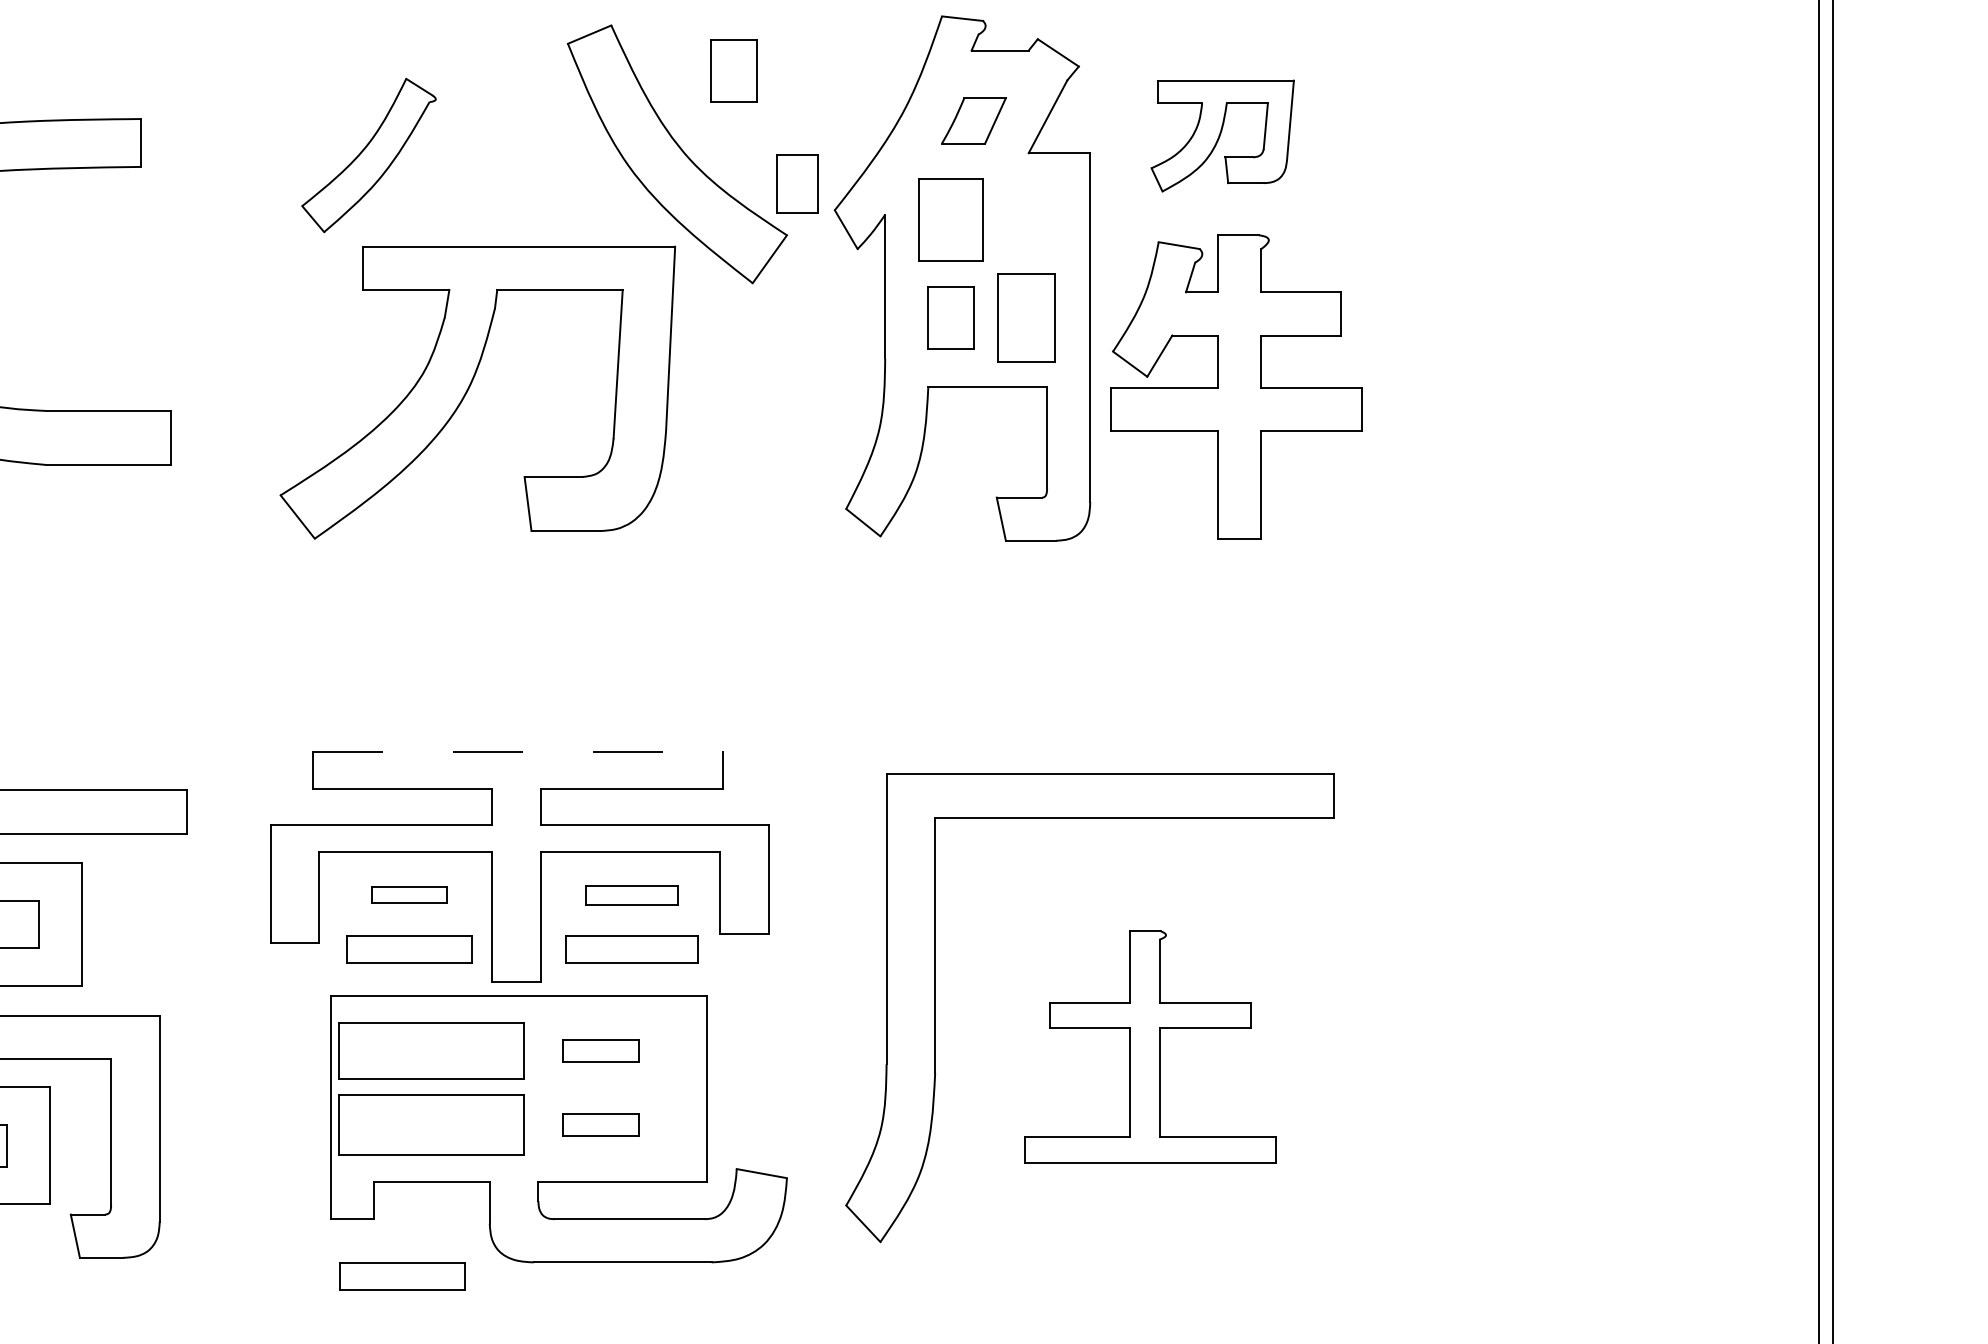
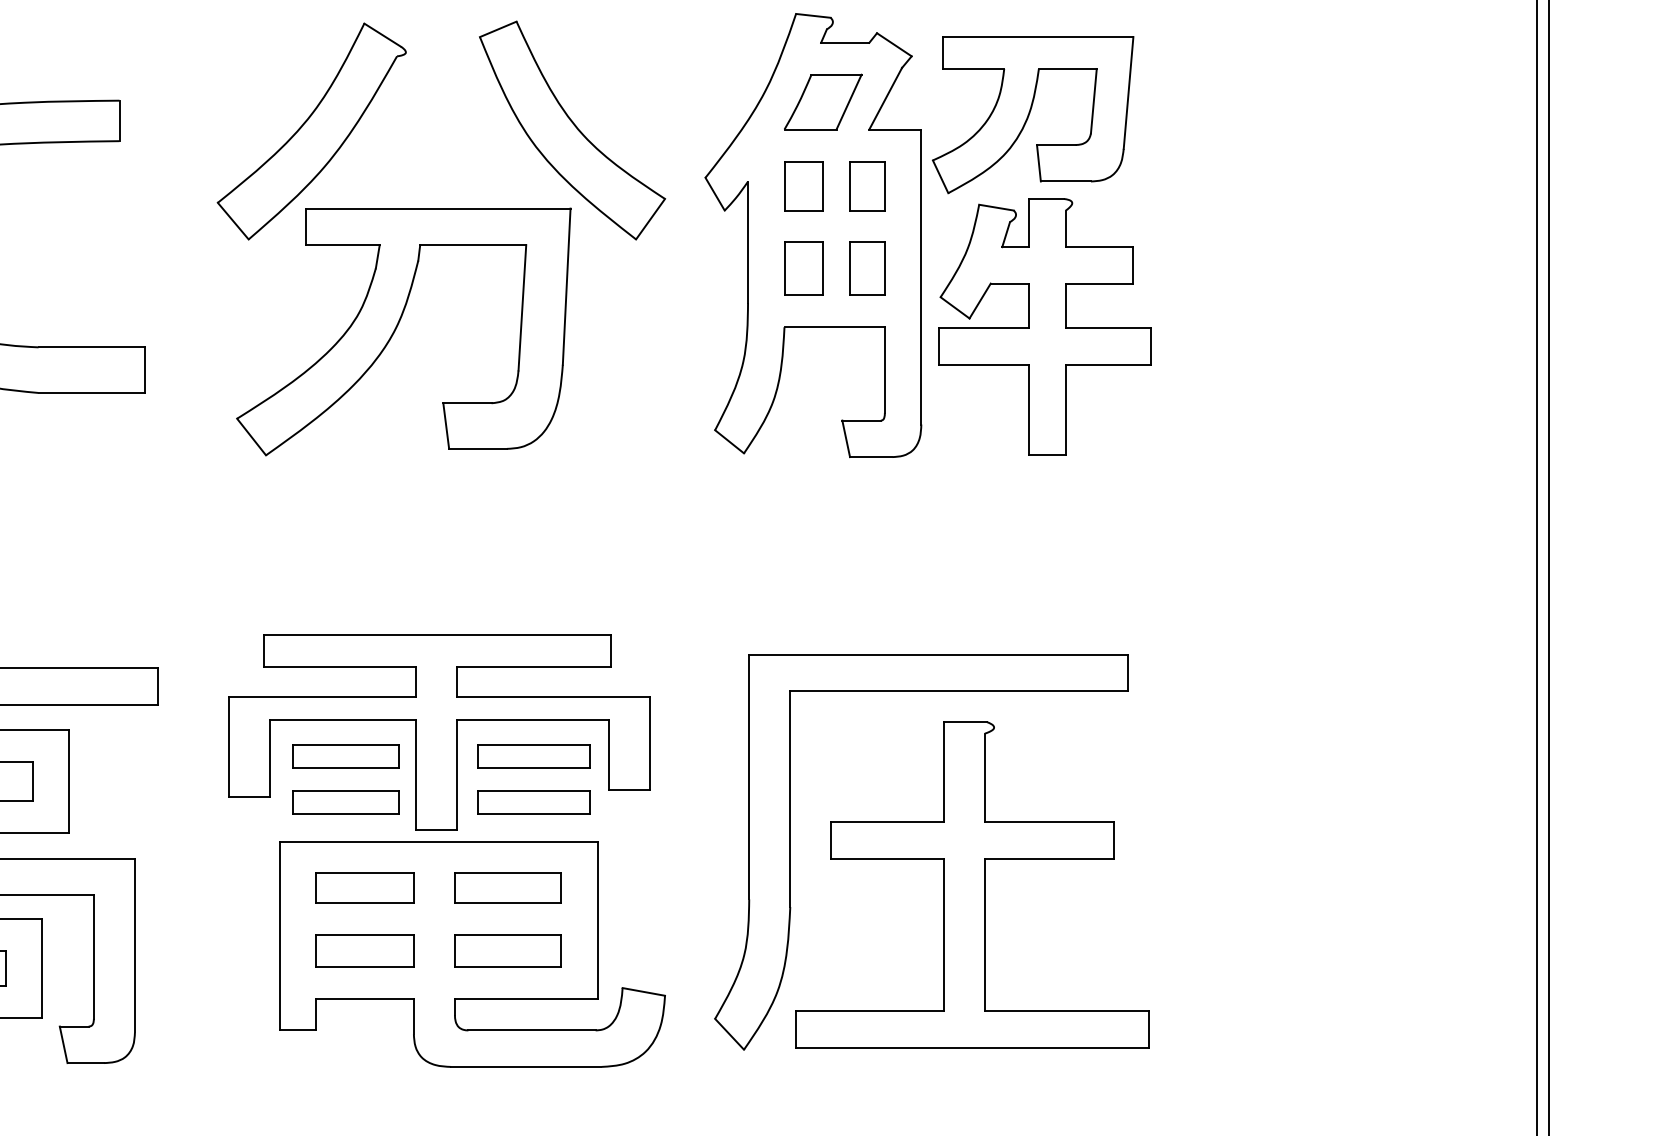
part: (733, 70) -> (619, 59), removed
part: (973, 120) -> (822, 101), size x1.43
part: (1222, 135) -> (1033, 114), size x1.67
part: (368, 155) -> (311, 131), size x1.67
part: (797, 183) -> (867, 185), moved
part: (950, 219) -> (803, 185), size x0.71
part: (1026, 317) -> (867, 268), size x0.71
line: (518, 751) -> (438, 635), dashed -> solid
part: (409, 895) -> (346, 756), size x1.67
part: (631, 895) -> (533, 756), size x1.43
part: (1150, 1046) -> (972, 884), size x1.67
part: (431, 1050) -> (364, 887), size x0.62
part: (600, 1050) -> (507, 887), size x1.67
part: (431, 1124) -> (364, 950), size x0.62
part: (600, 1124) -> (507, 950), size x1.67
part: (402, 1276) -> (340, 1078), removed

